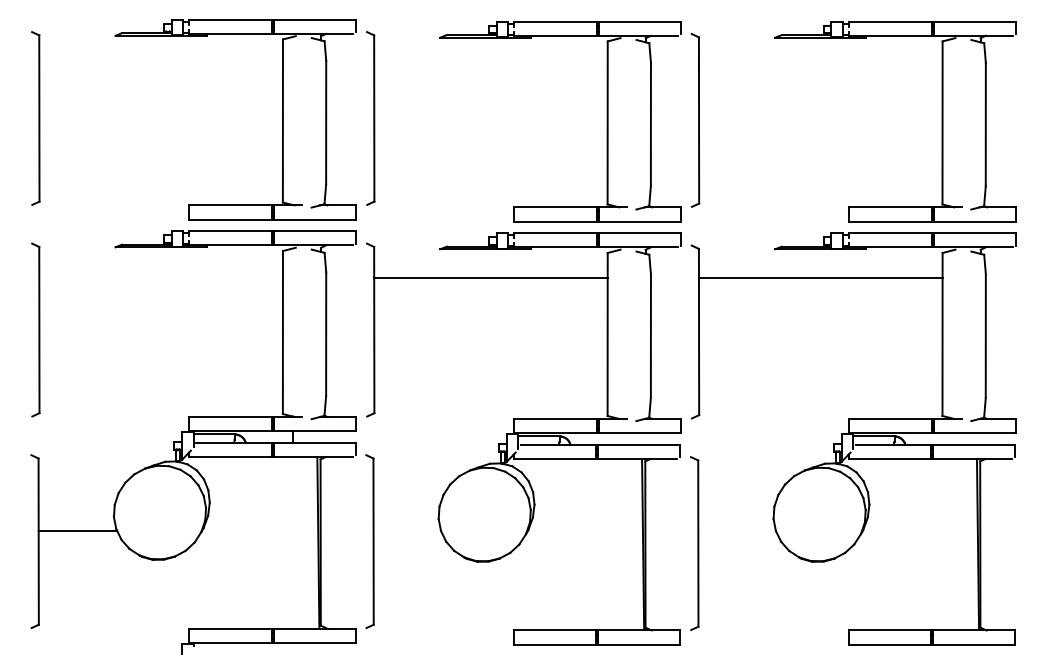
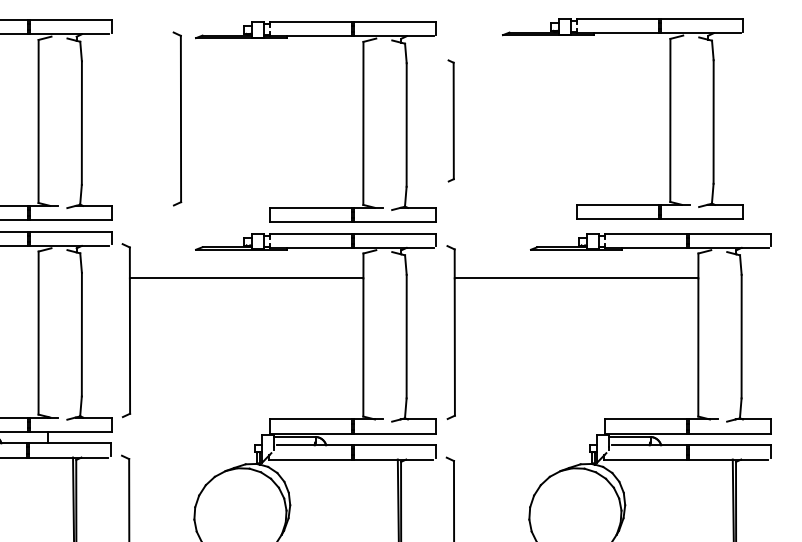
part: (370, 118) -> (177, 118), moved
part: (695, 120) -> (451, 120), size x0.7
part: (941, 121) -> (669, 118), moved

